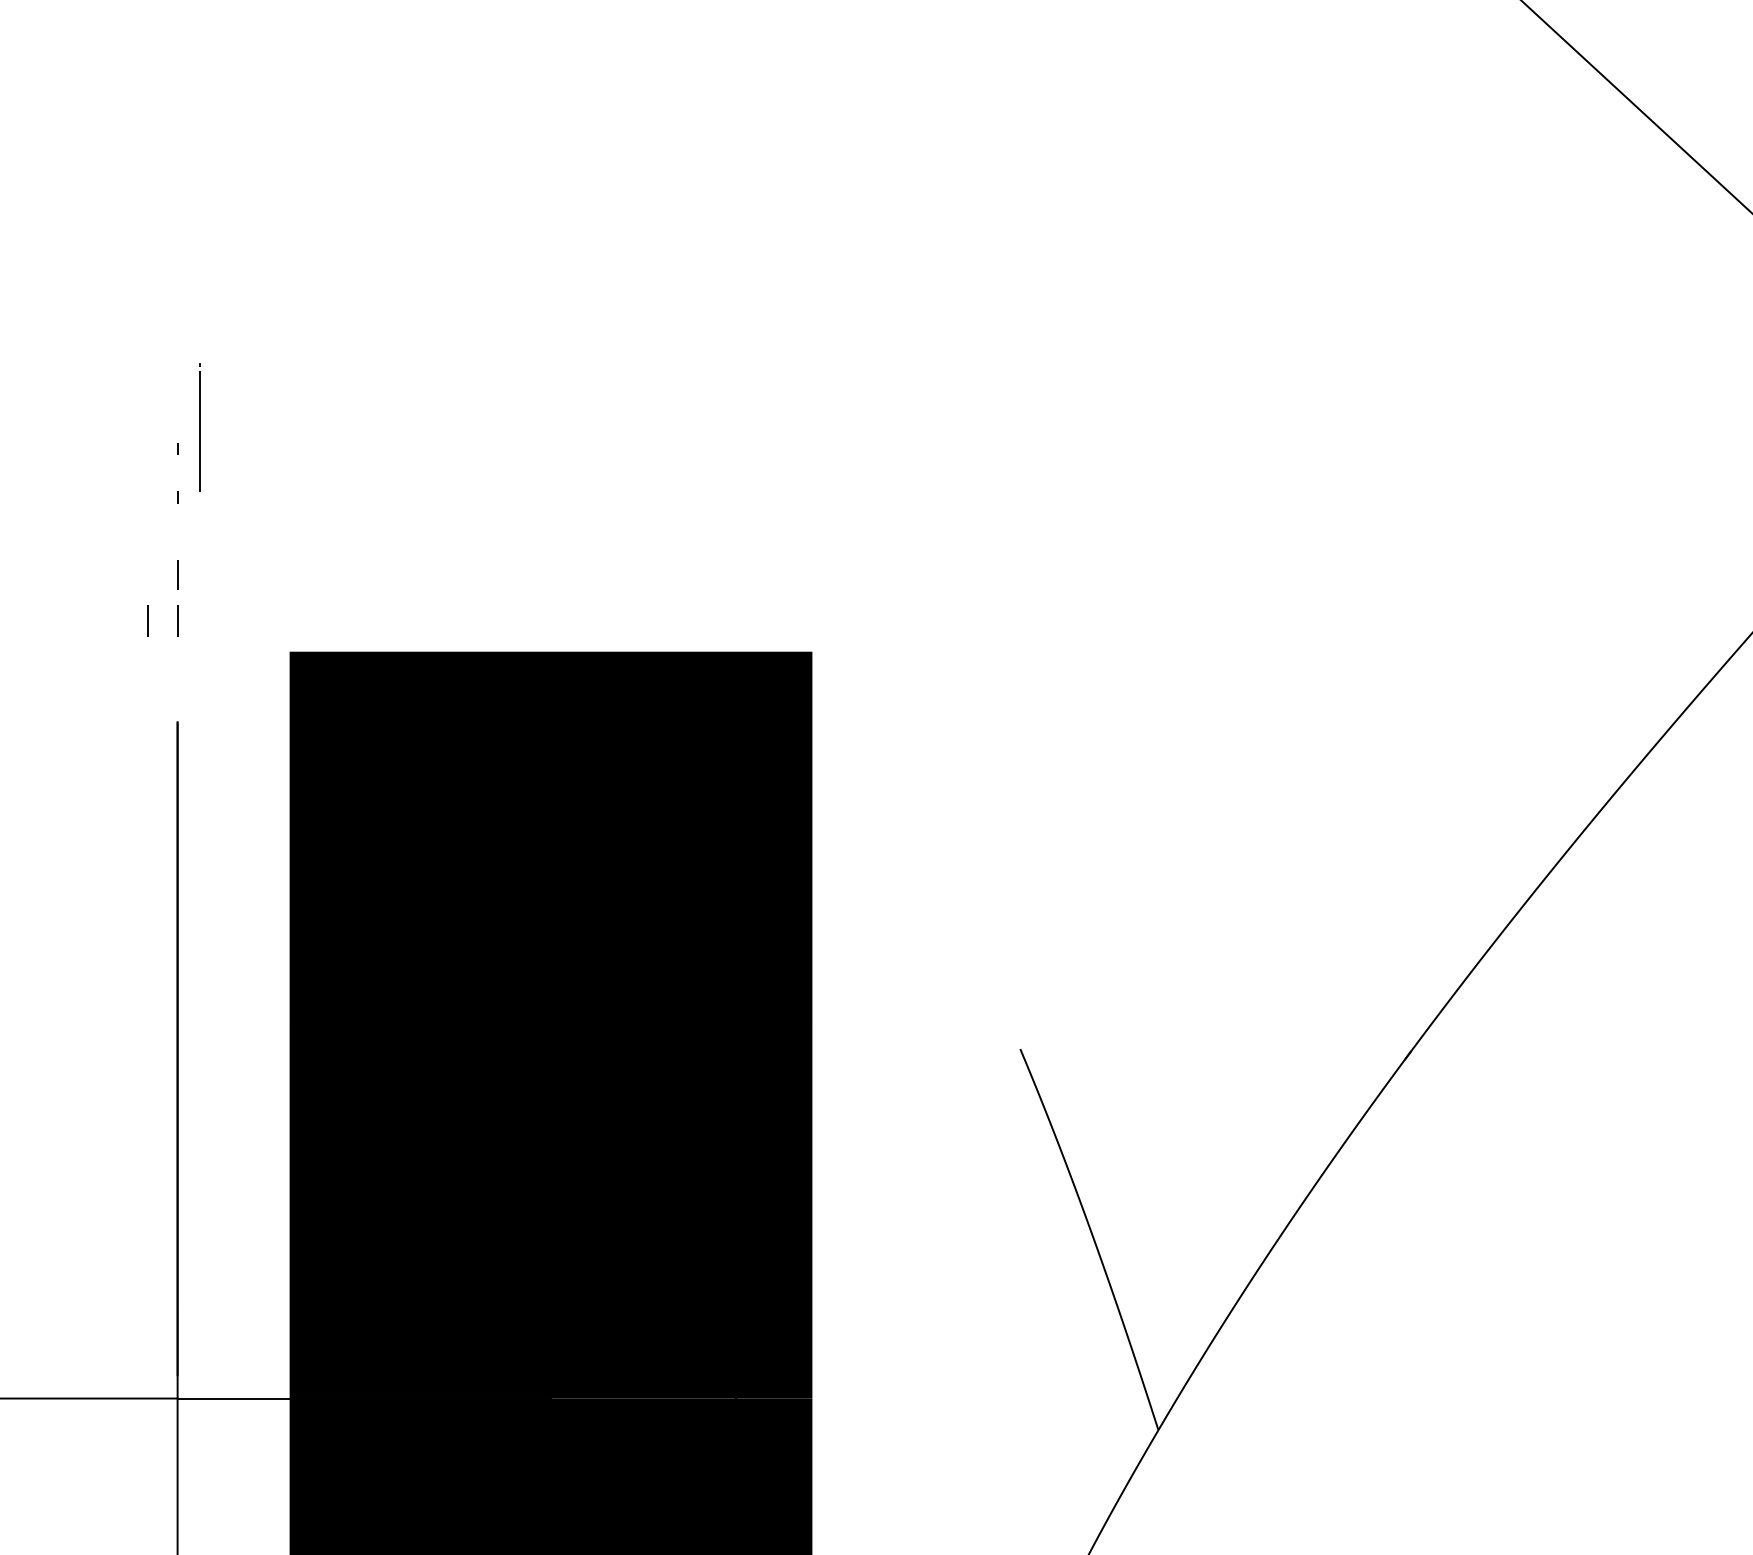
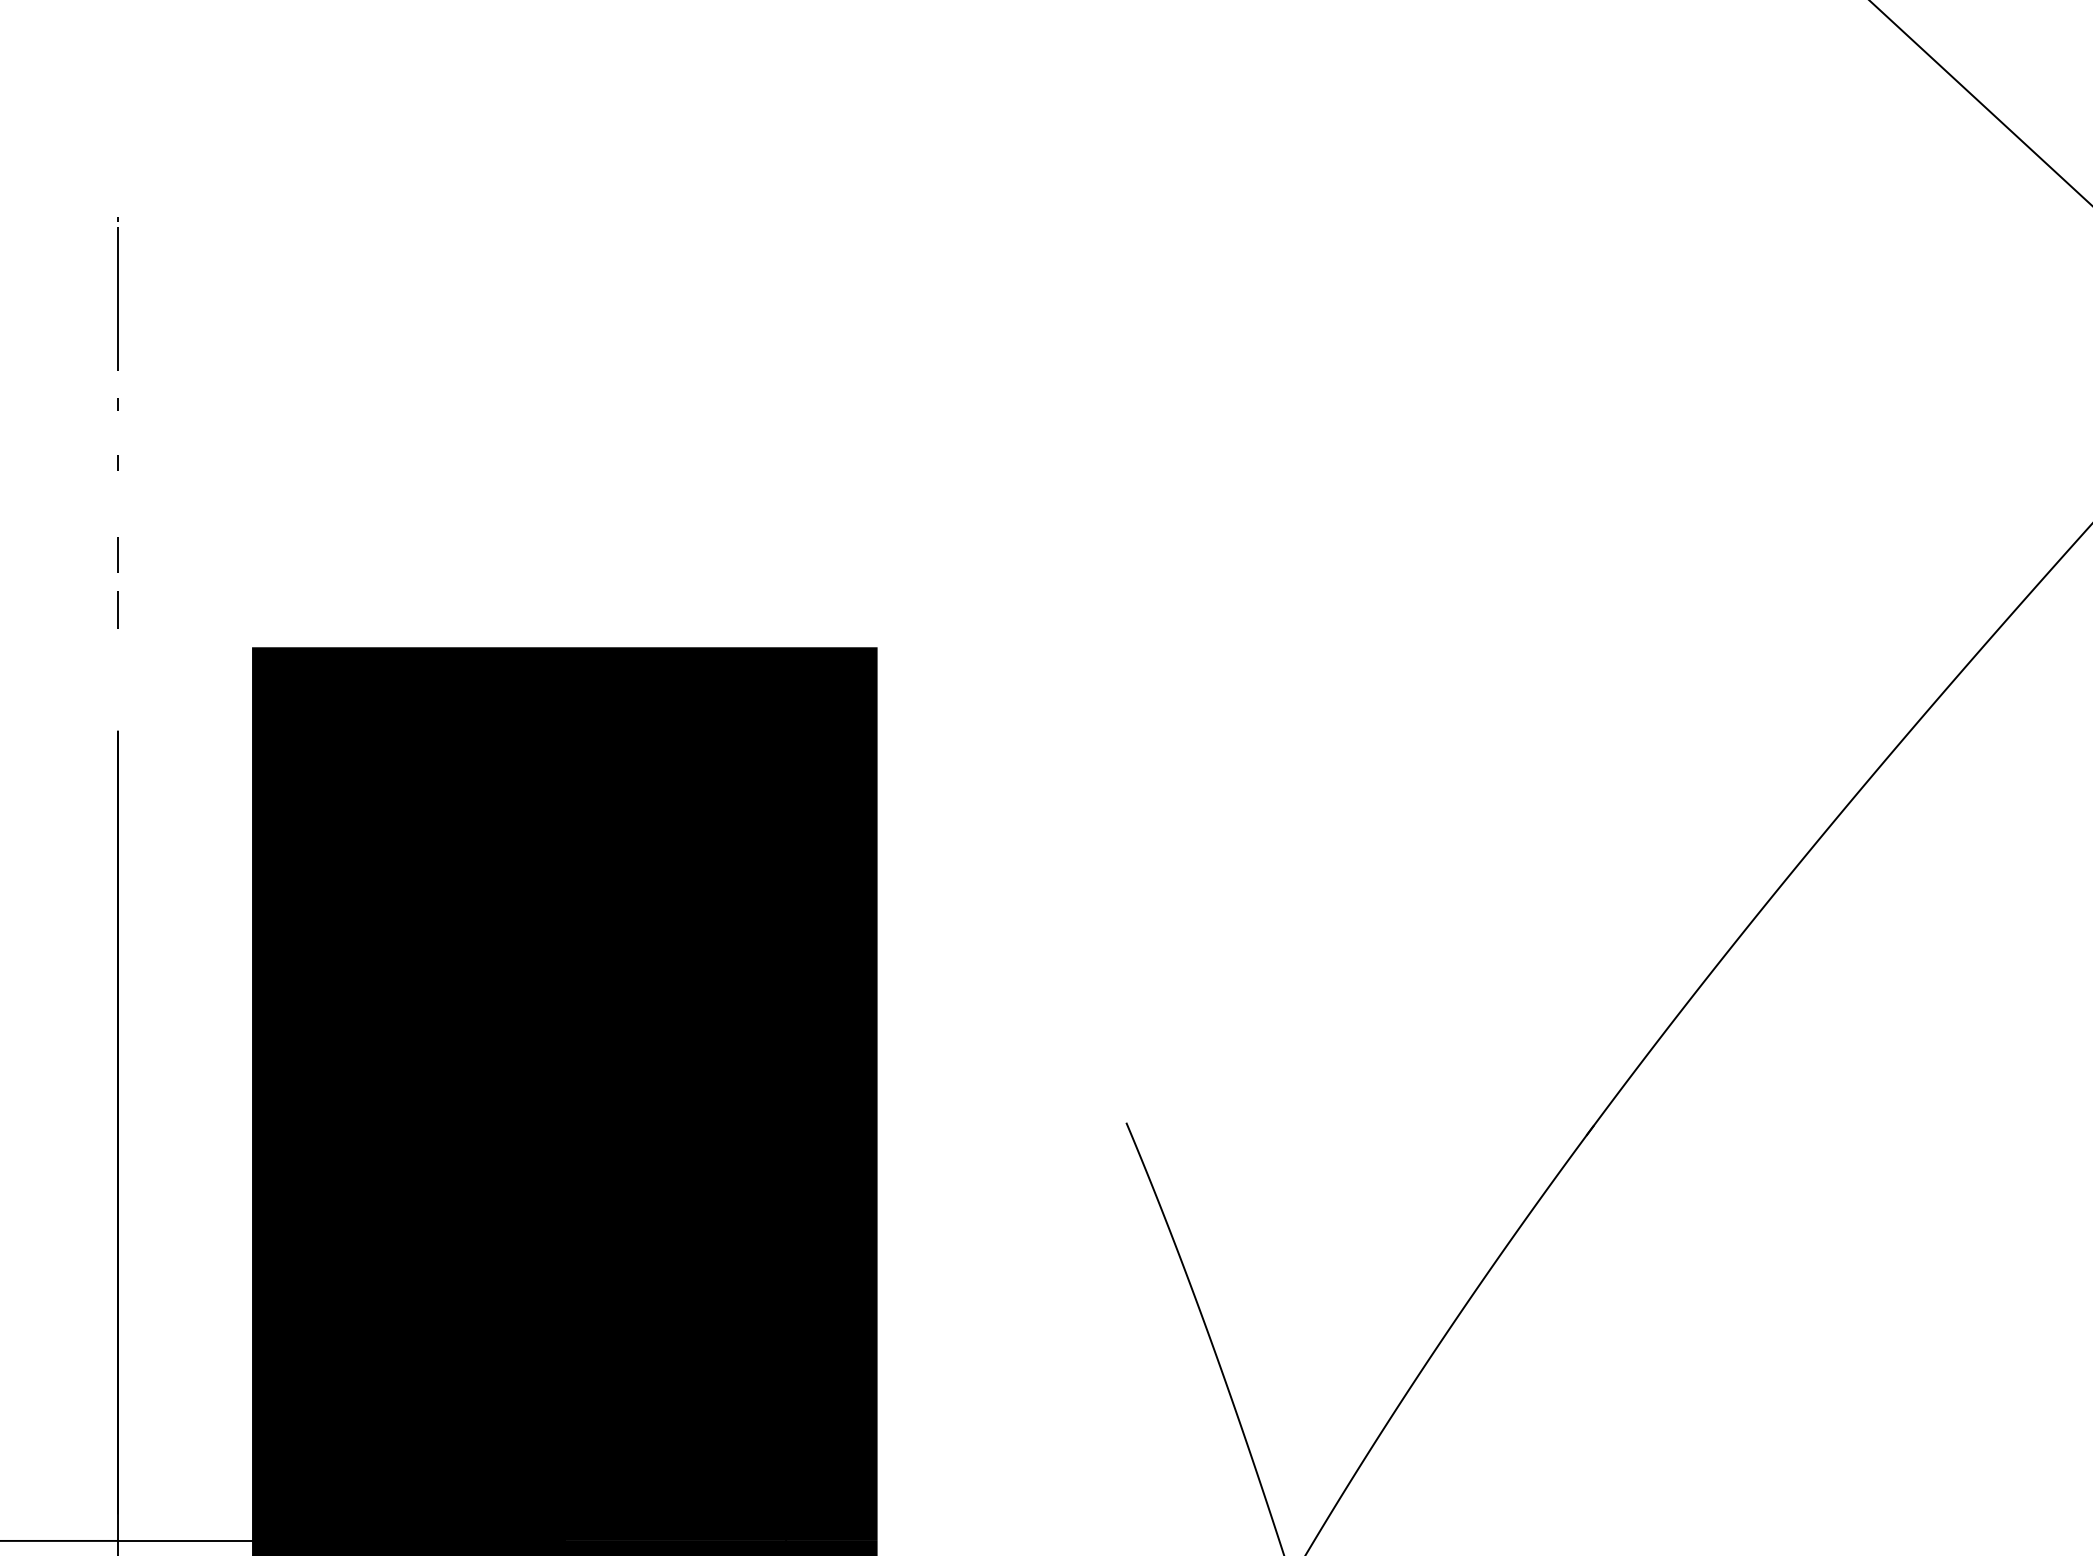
line: (199, 427) -> (117, 294), moved
line: (147, 620) -> (81, 609), removed

